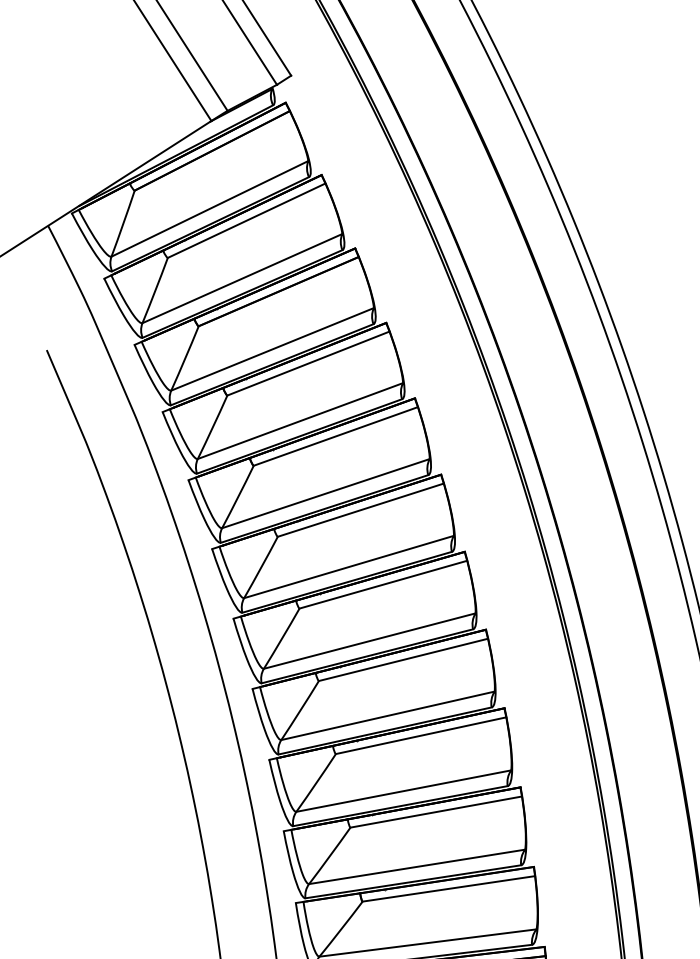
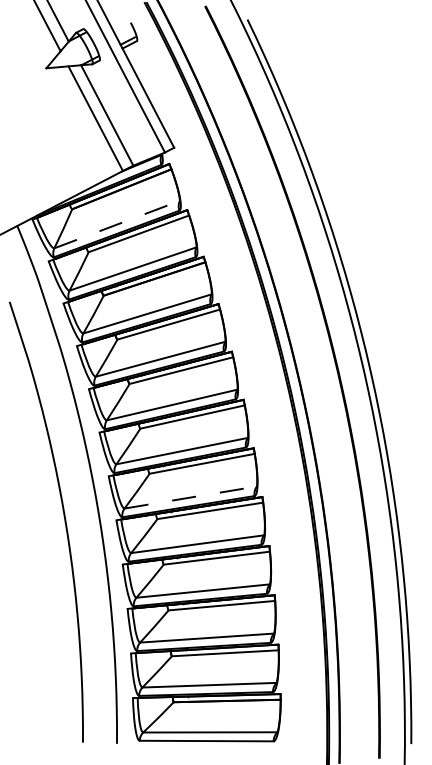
line: (210, 208) -> (117, 224), solid -> dashed
line: (370, 640) -> (191, 497), solid -> dashed

